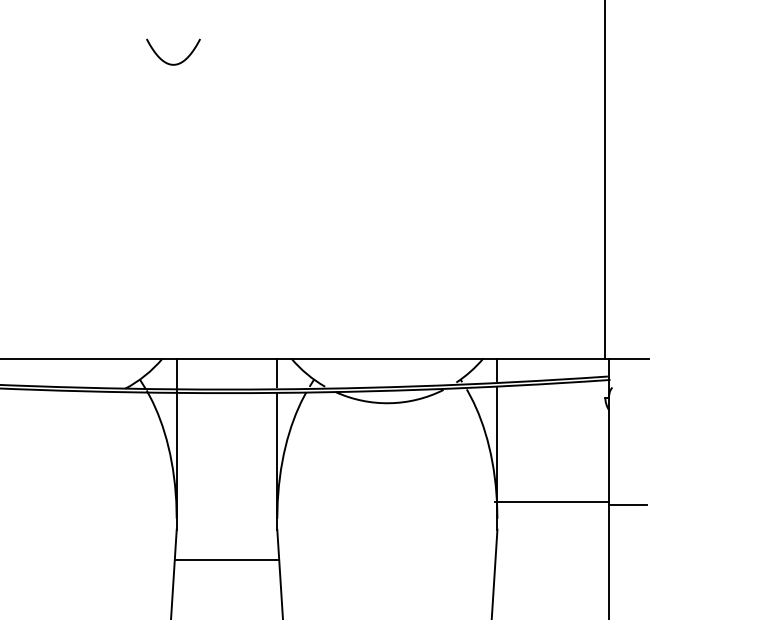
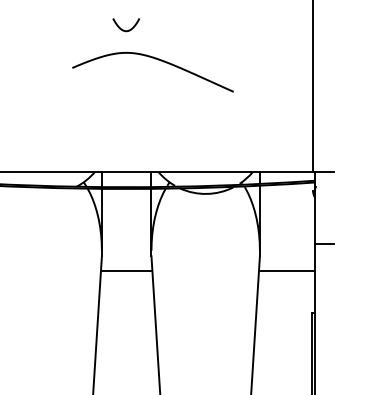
curve: (167, 61) -> (123, 29), moved
curve: (285, 130) -> (155, 59), added
line: (551, 501) -> (286, 271), moved

